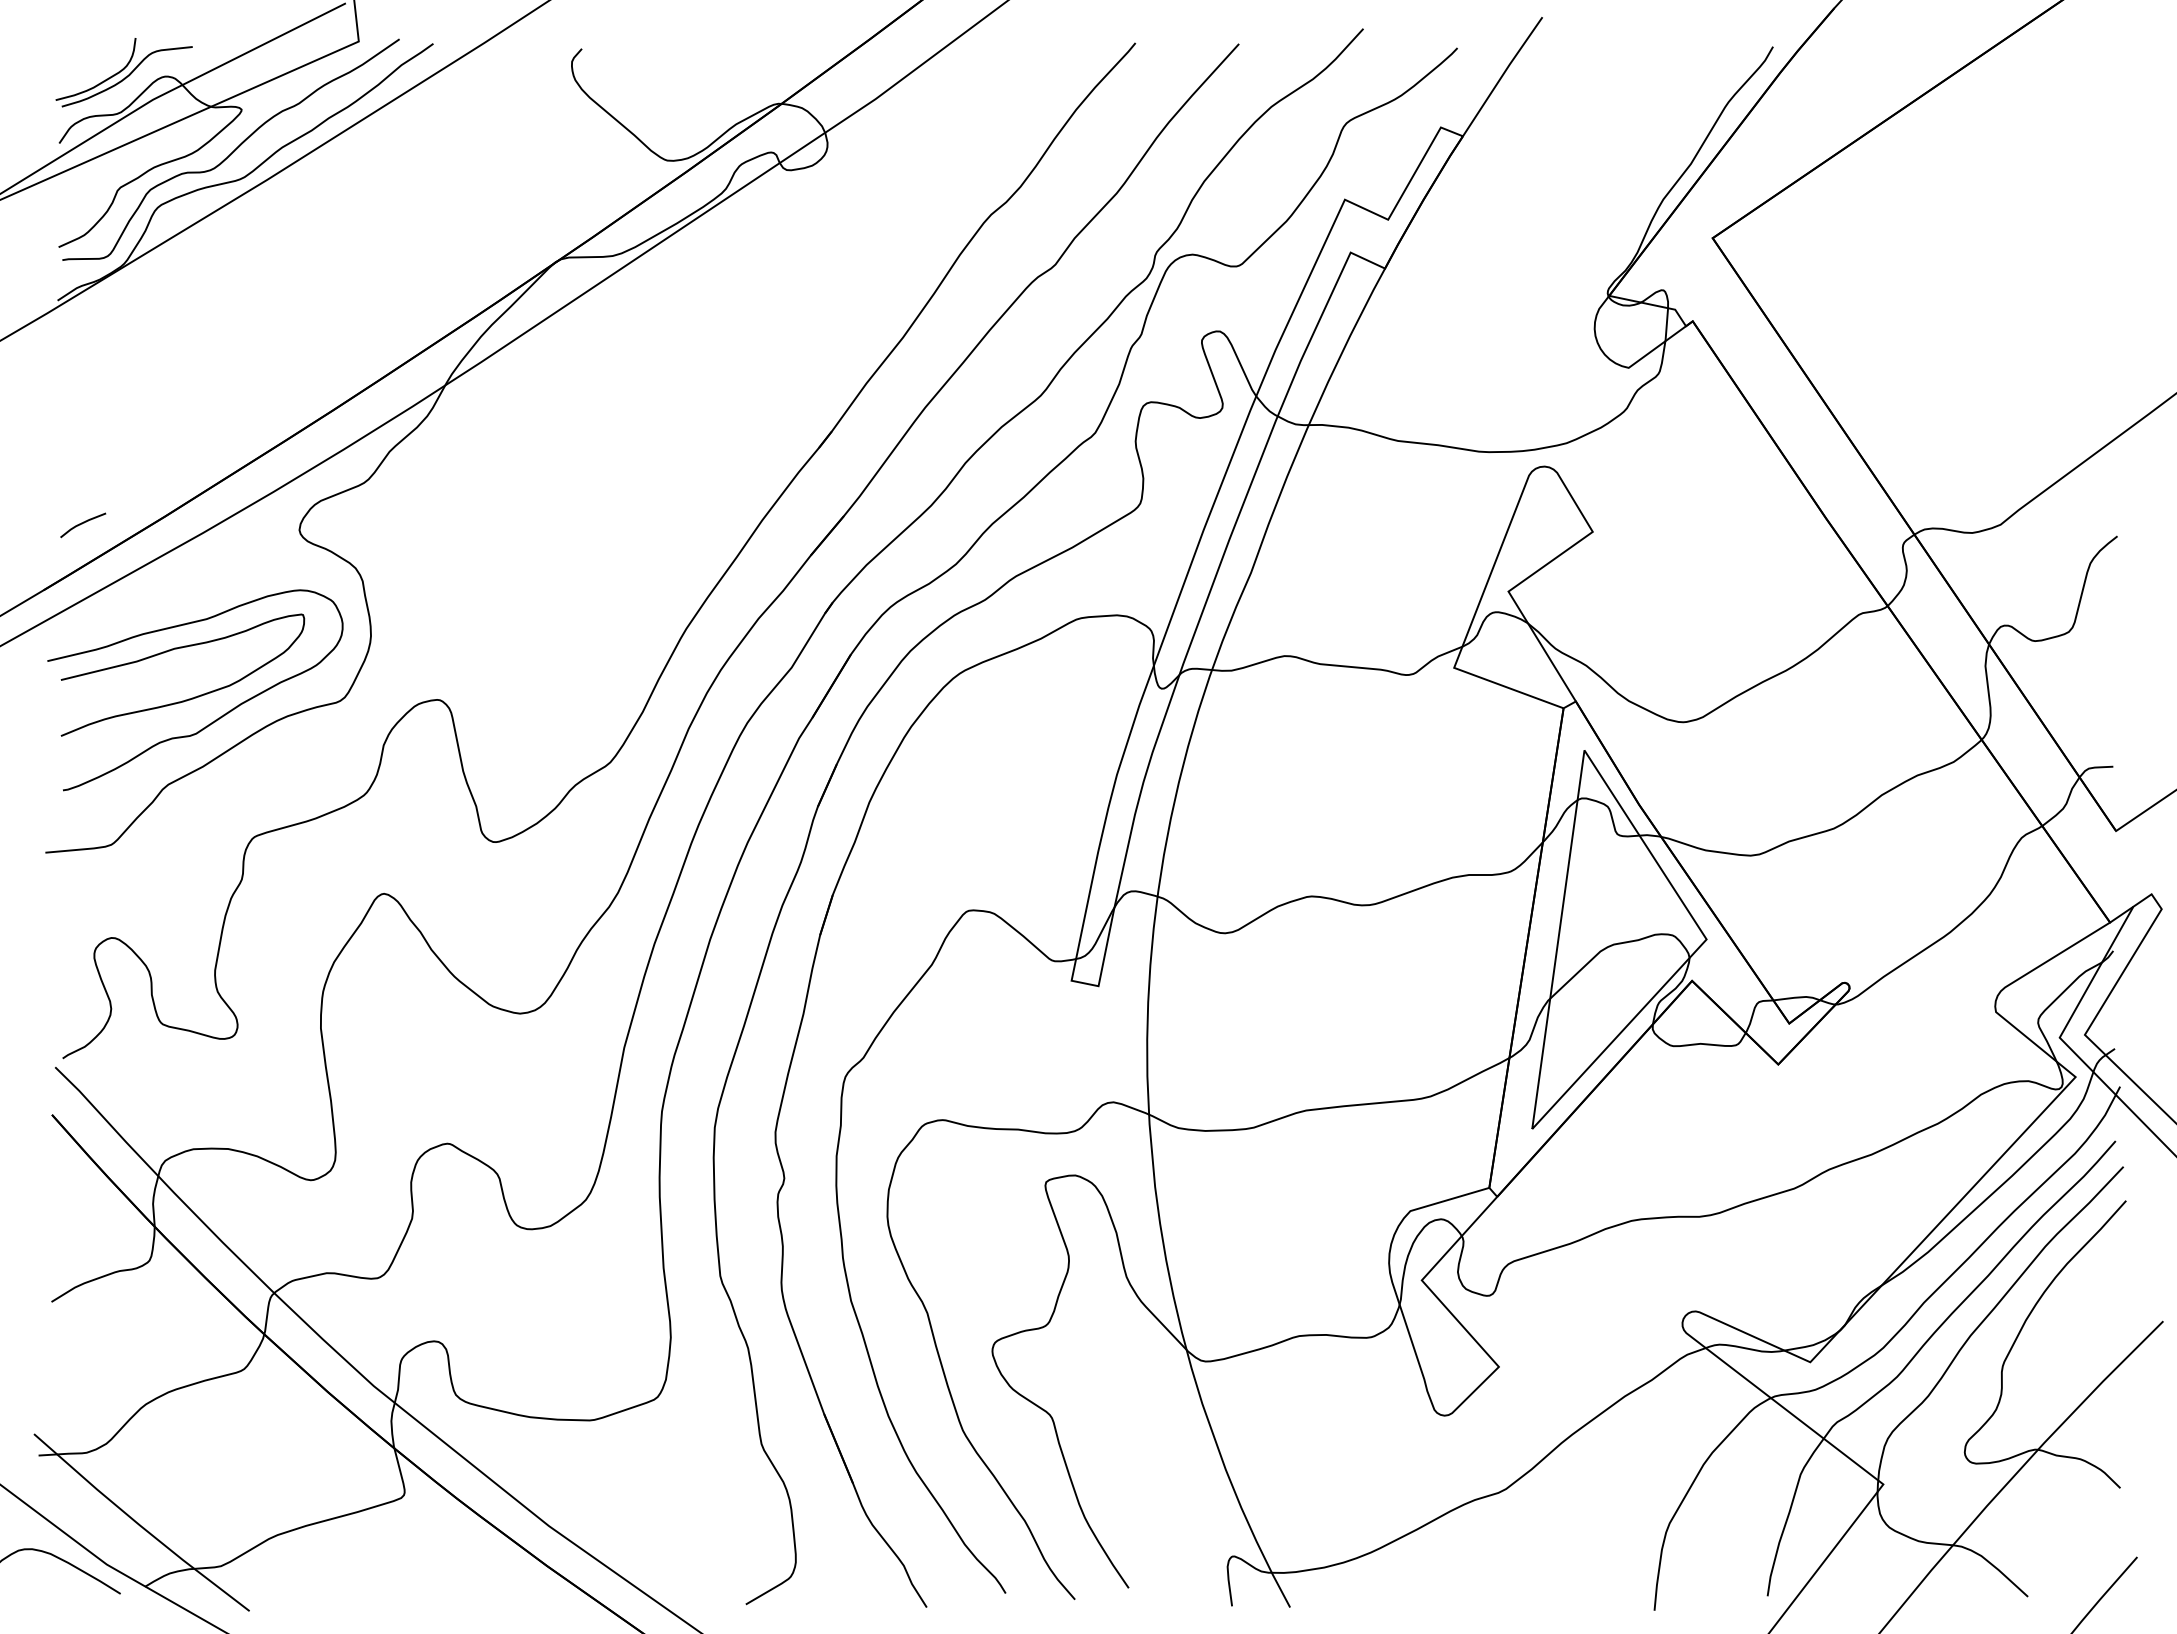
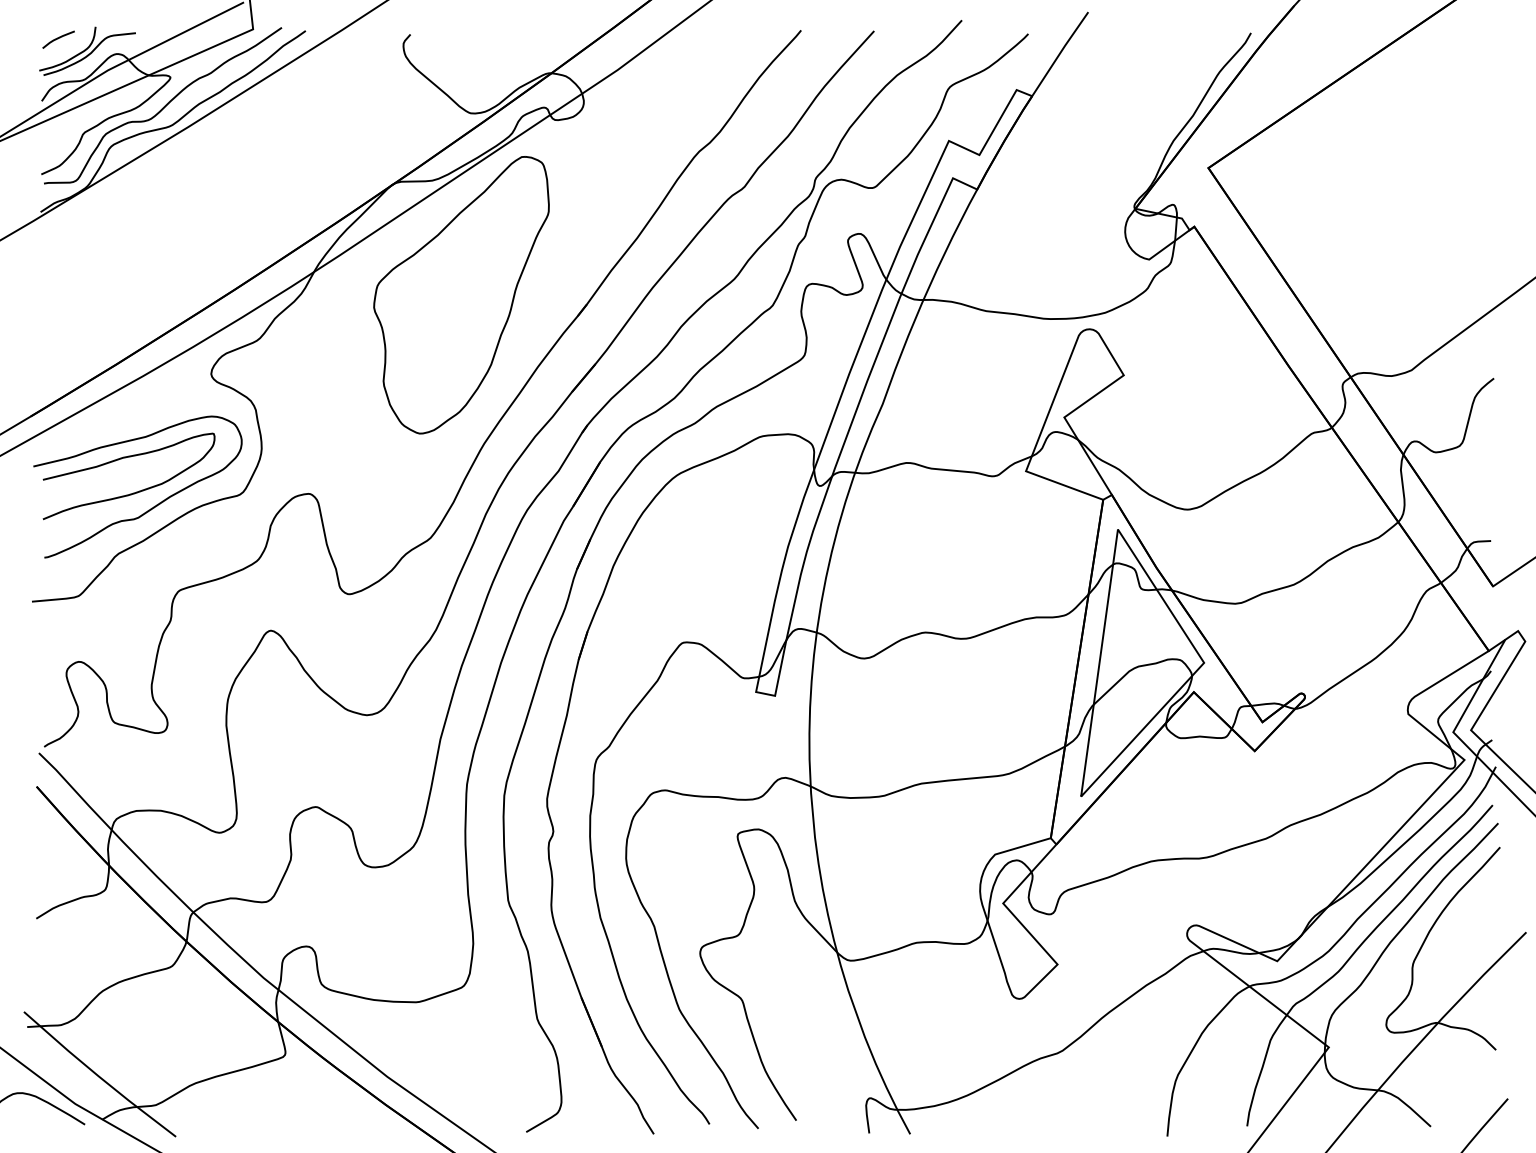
part: (653, 418) -> (461, 295), added
line: (82, 524) -> (58, 39), moved

